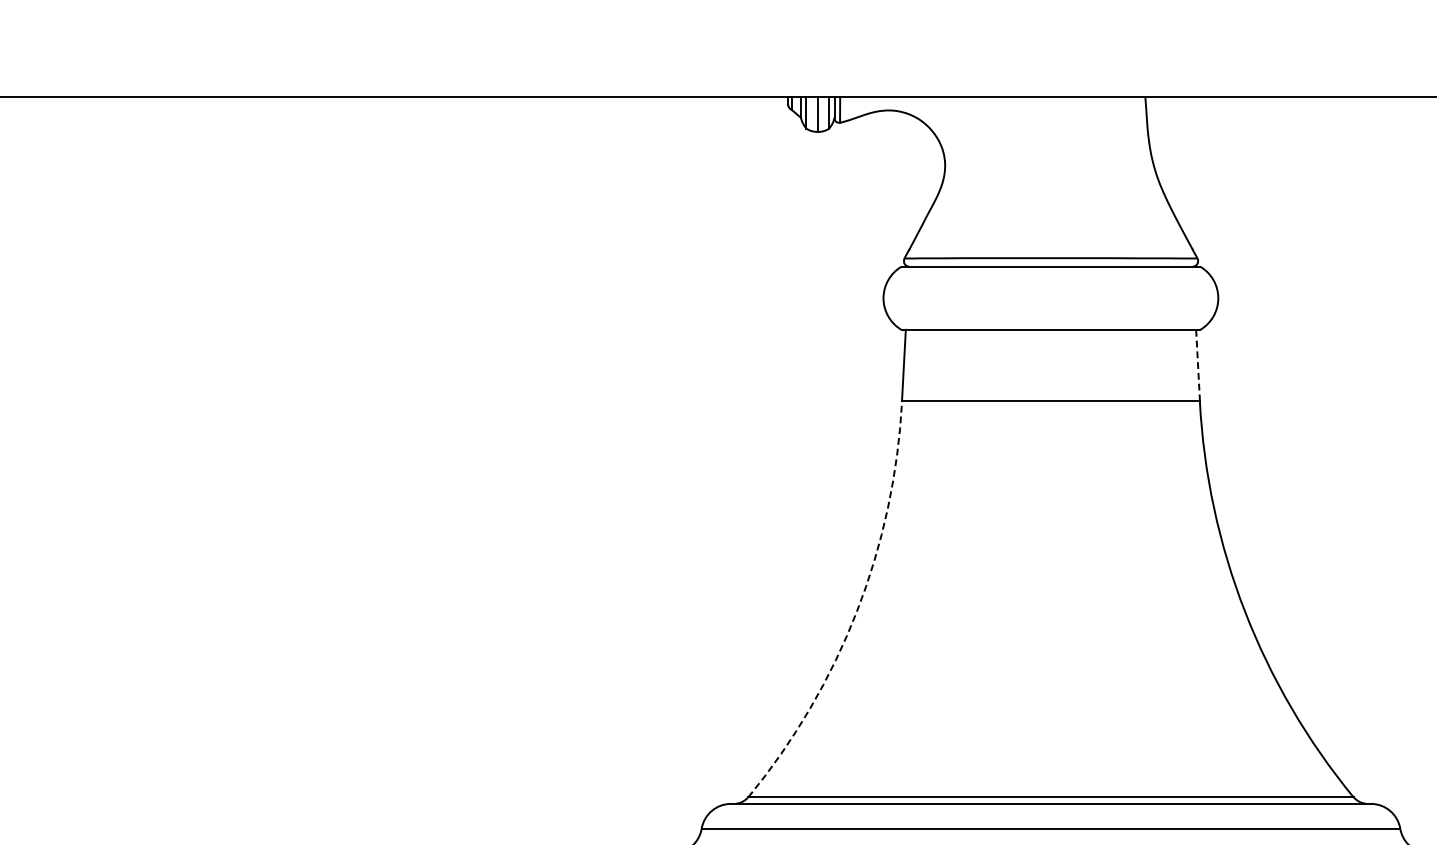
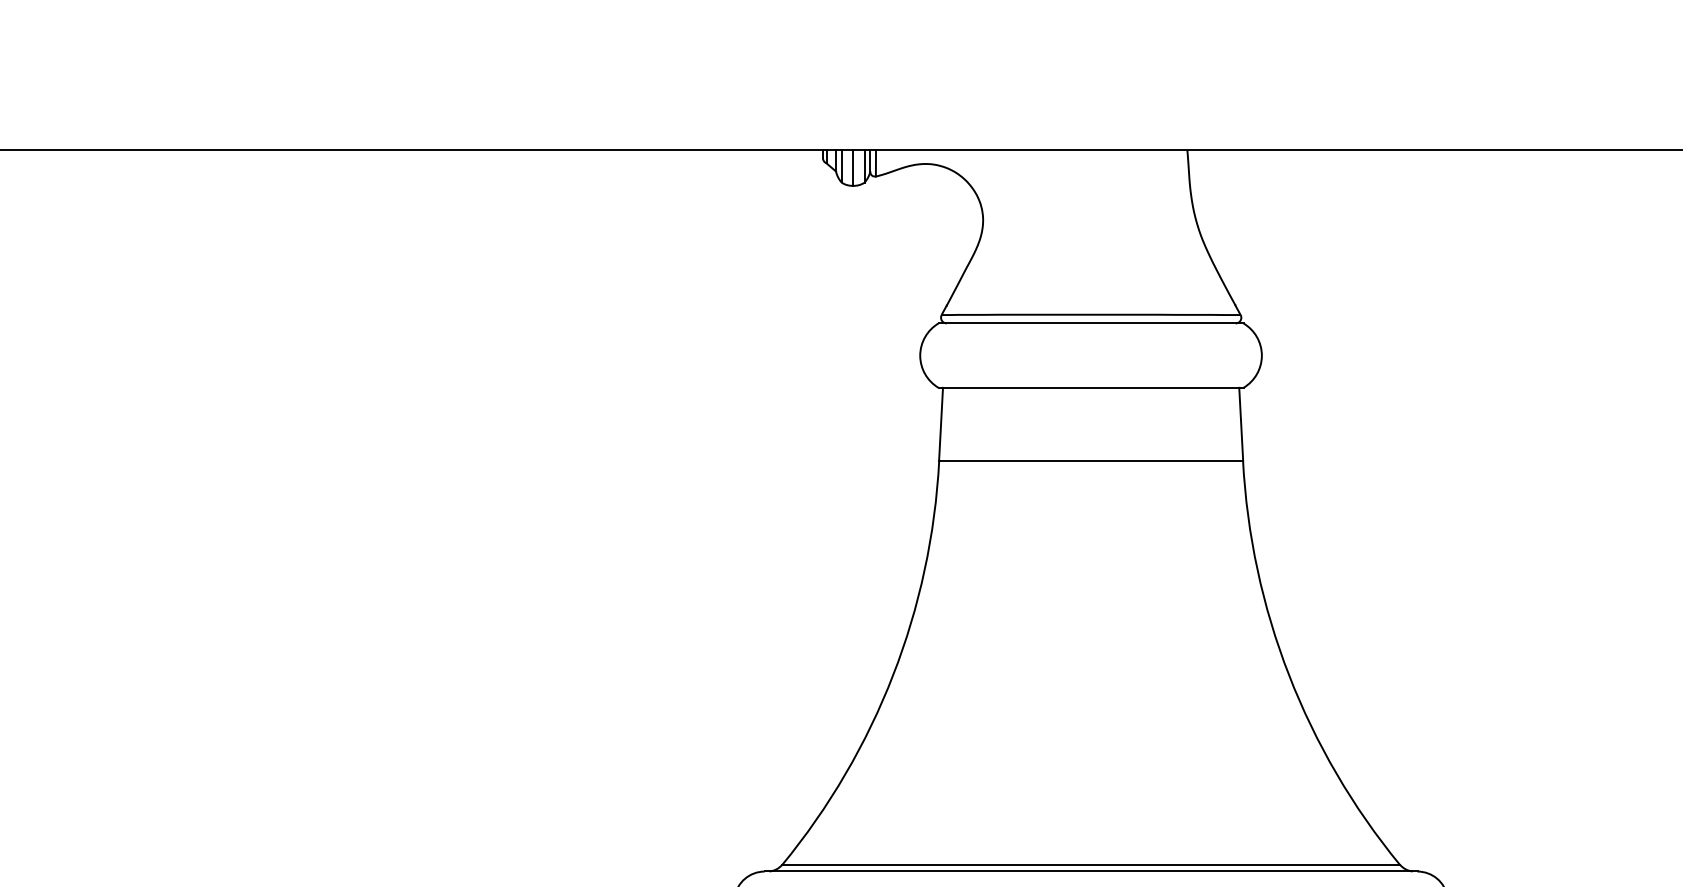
line: (1198, 365) -> (1241, 424), dashed -> solid
arc: (857, 611) -> (893, 675), dashed -> solid

